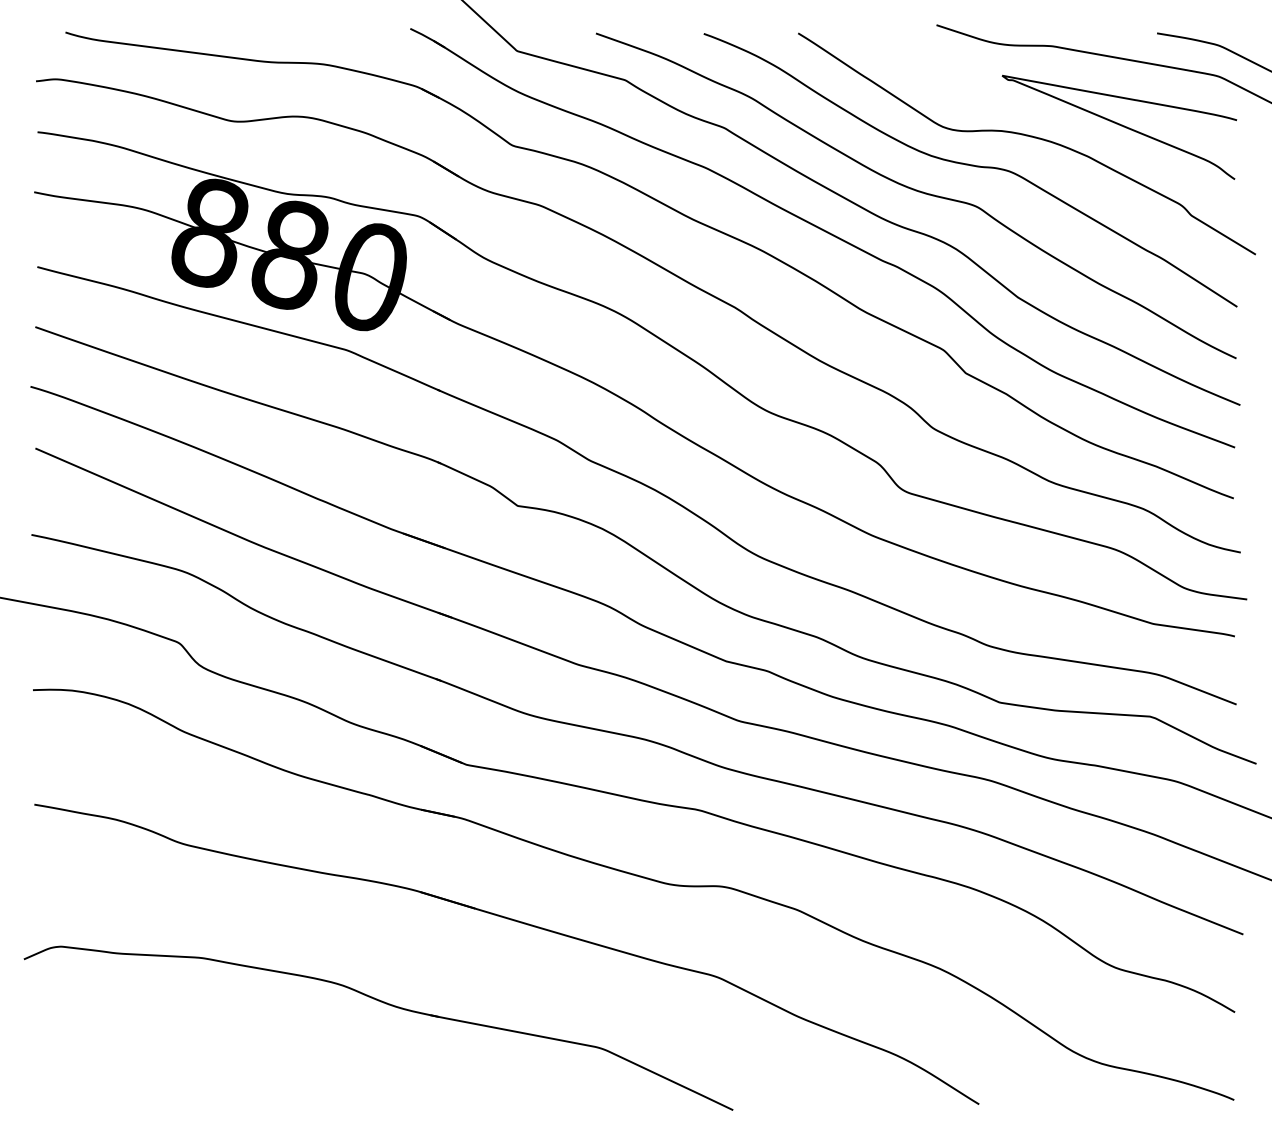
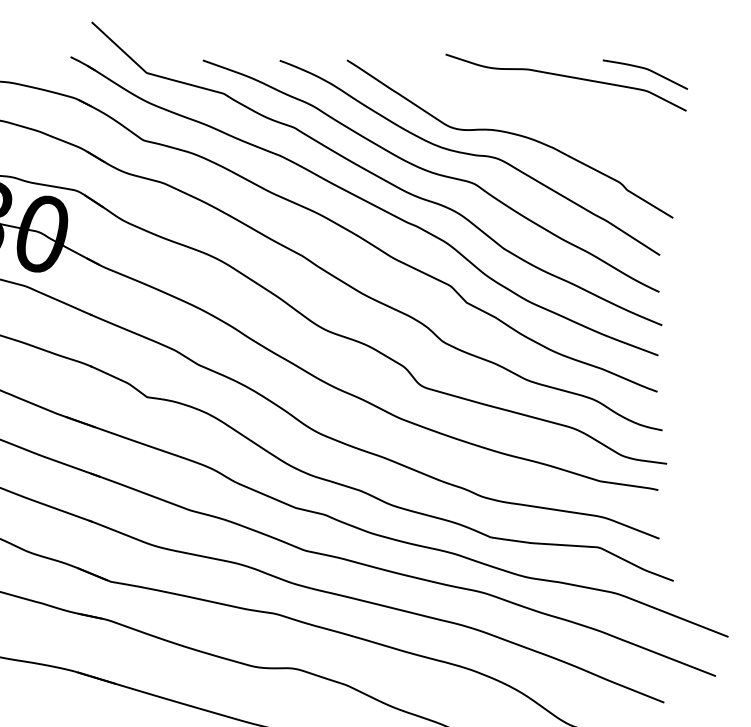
curve: (1119, 125) -> (576, 126), removed

